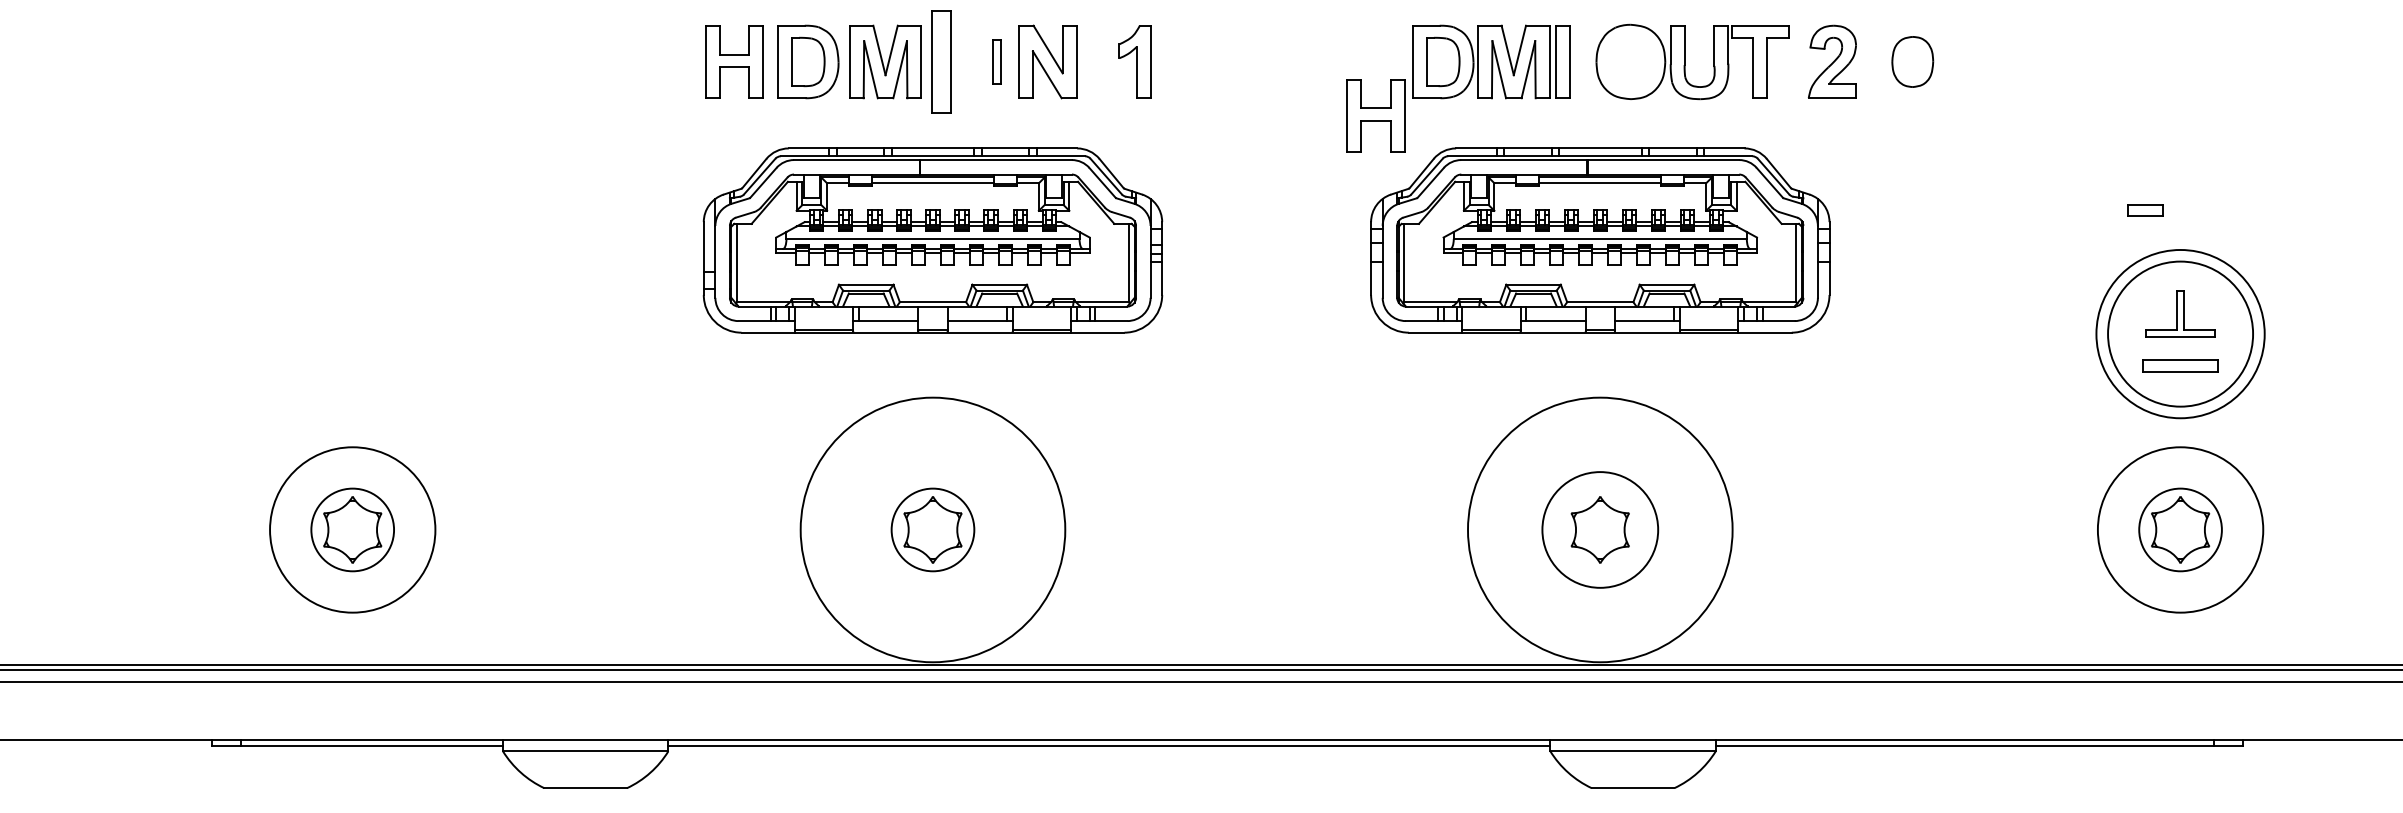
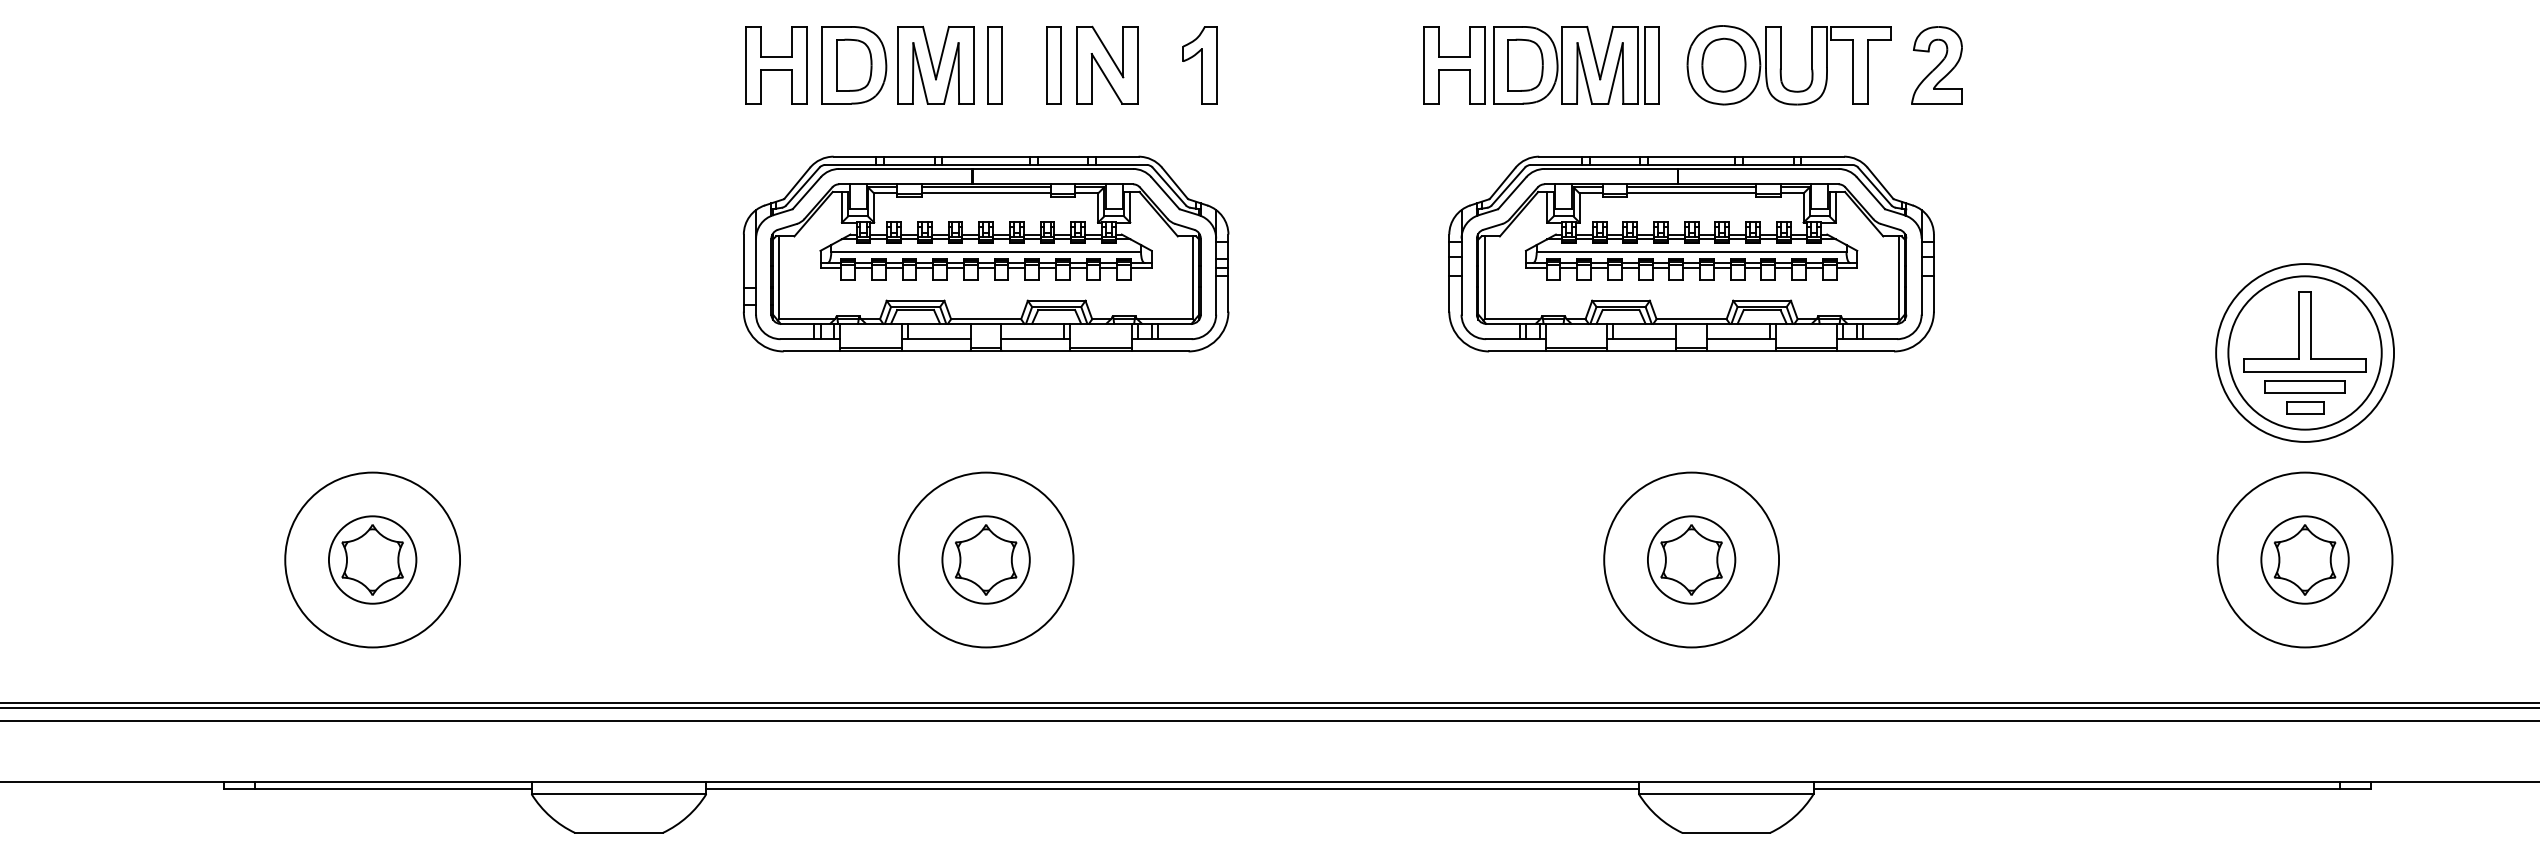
part: (1912, 61) -> (1723, 64), moved
part: (940, 62) -> (994, 65), size x0.71
part: (996, 62) -> (1053, 65), size x1.67
part: (1376, 116) -> (1454, 65), moved
part: (2145, 209) -> (2305, 407), moved
part: (2180, 313) -> (2304, 331), size x1.67
circle: (932, 529) -> (985, 559), size x0.62
circle: (1600, 529) -> (1691, 559), size x0.62
circle: (1600, 529) -> (1691, 559), size x0.71

